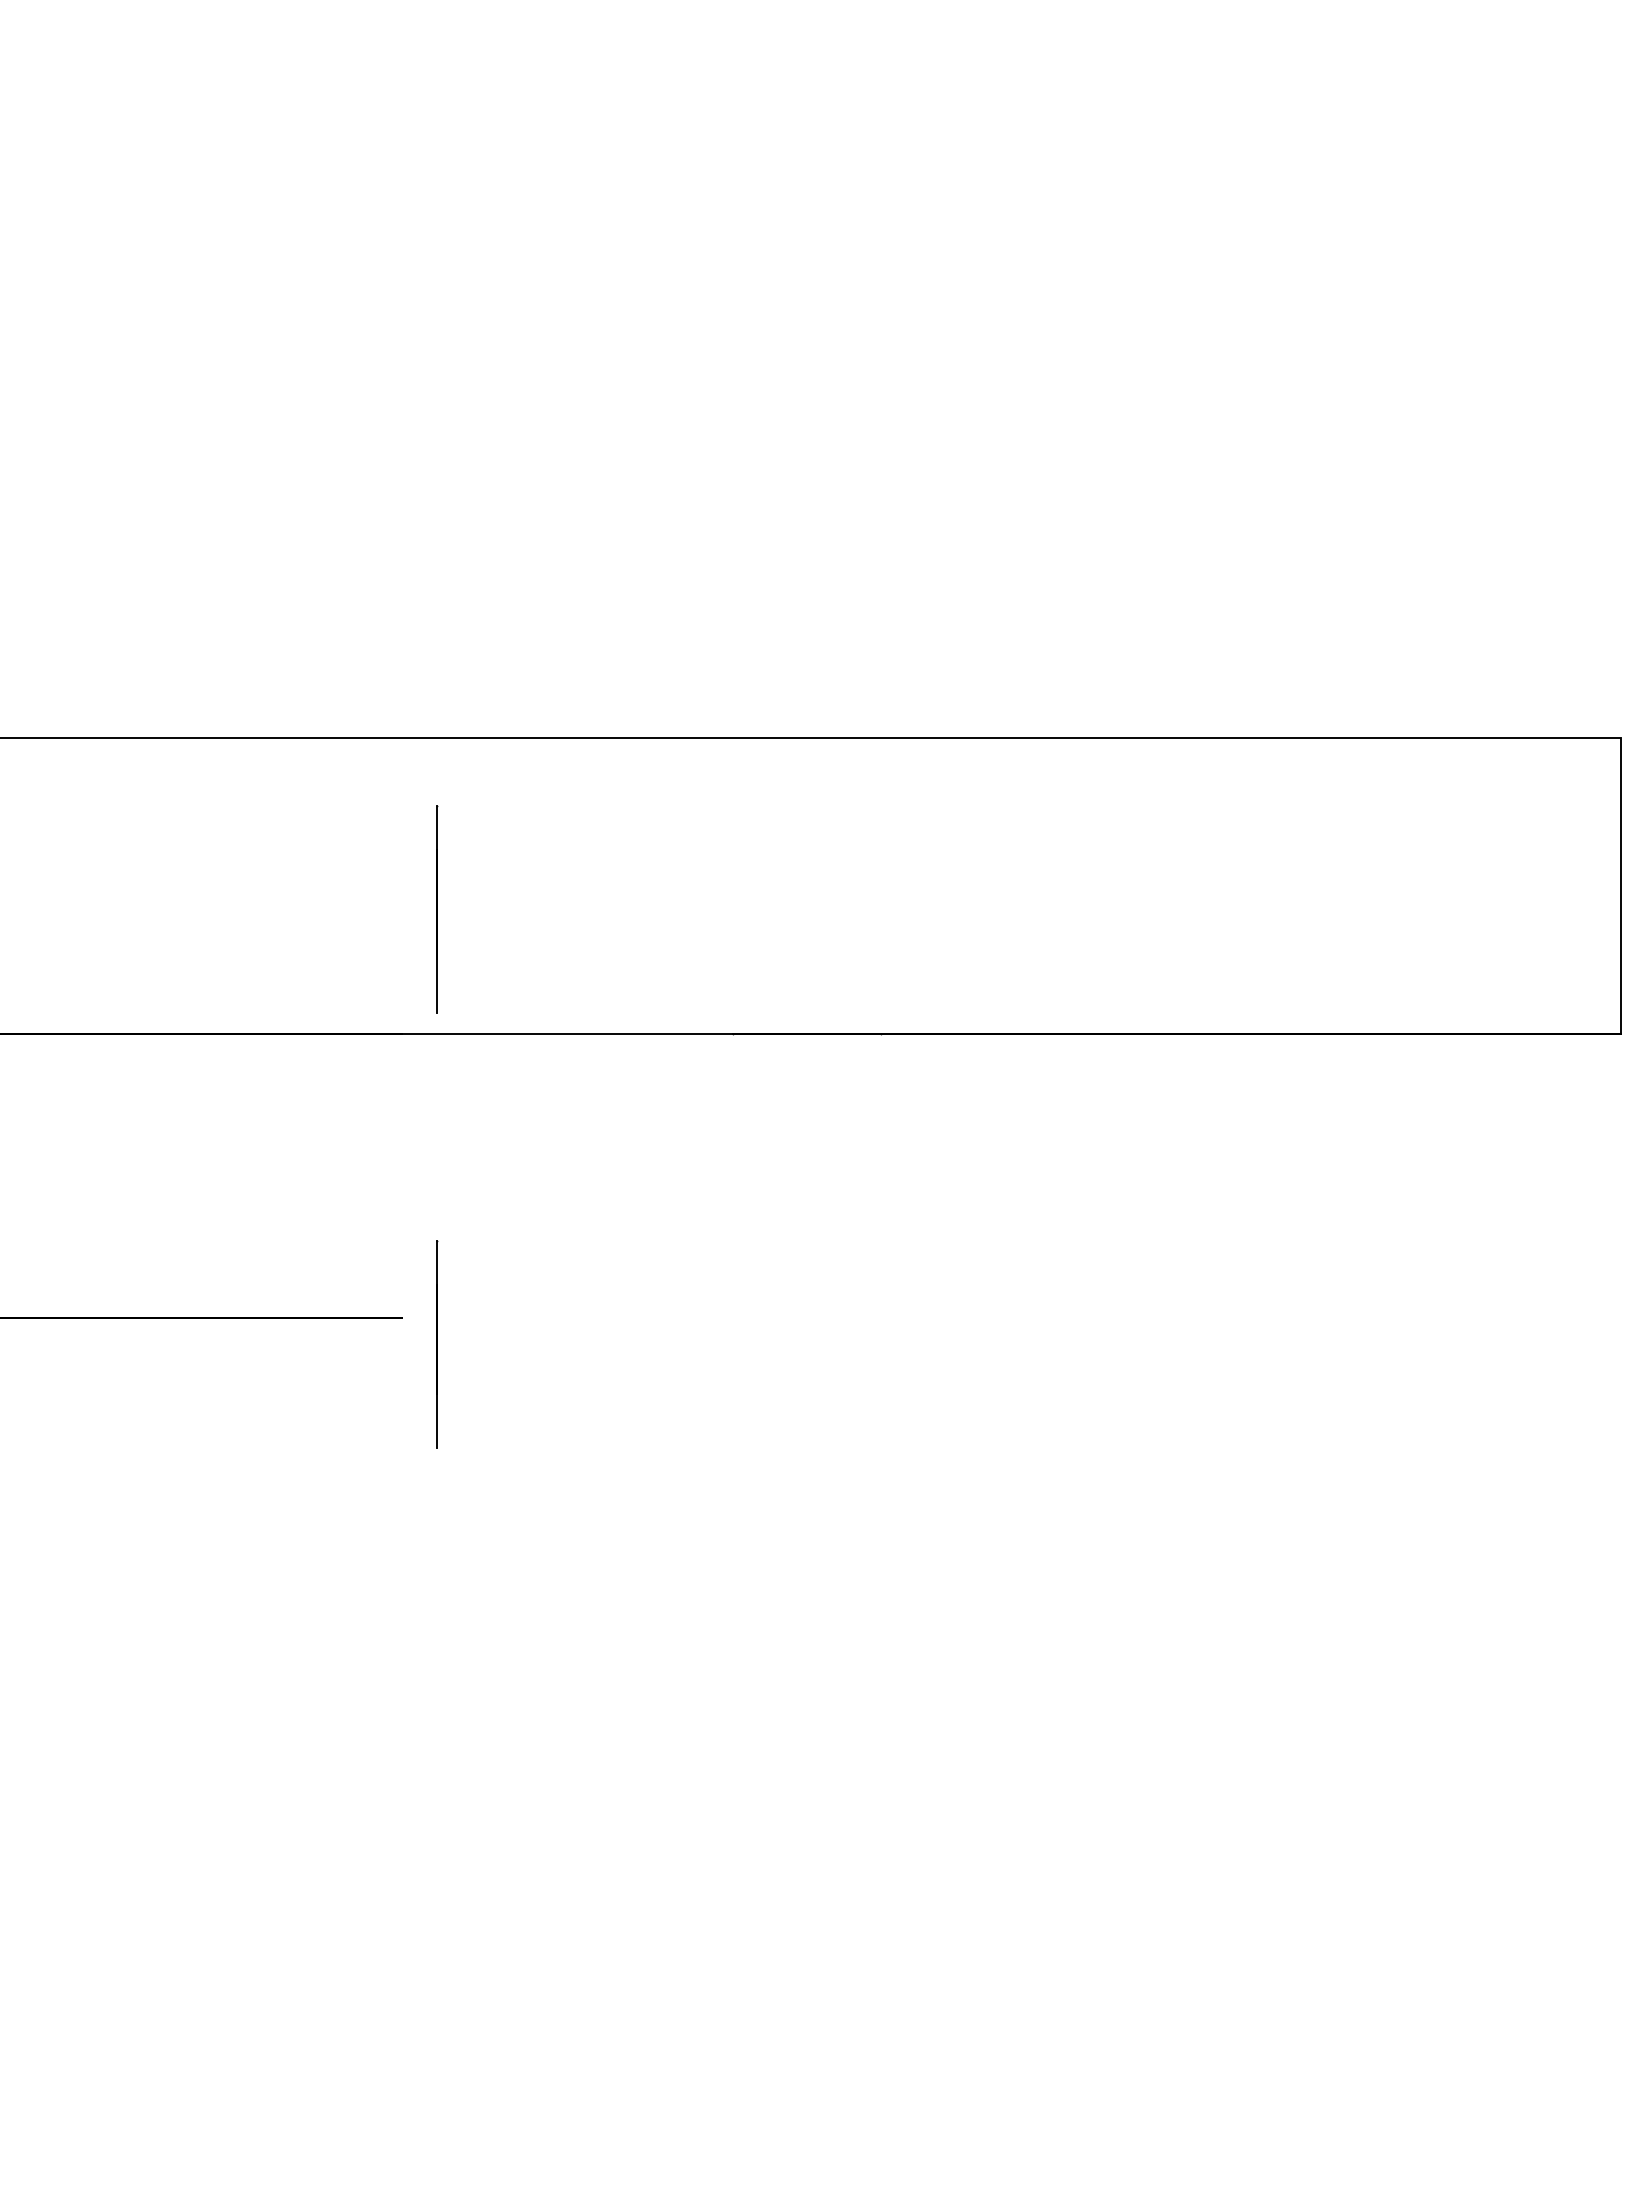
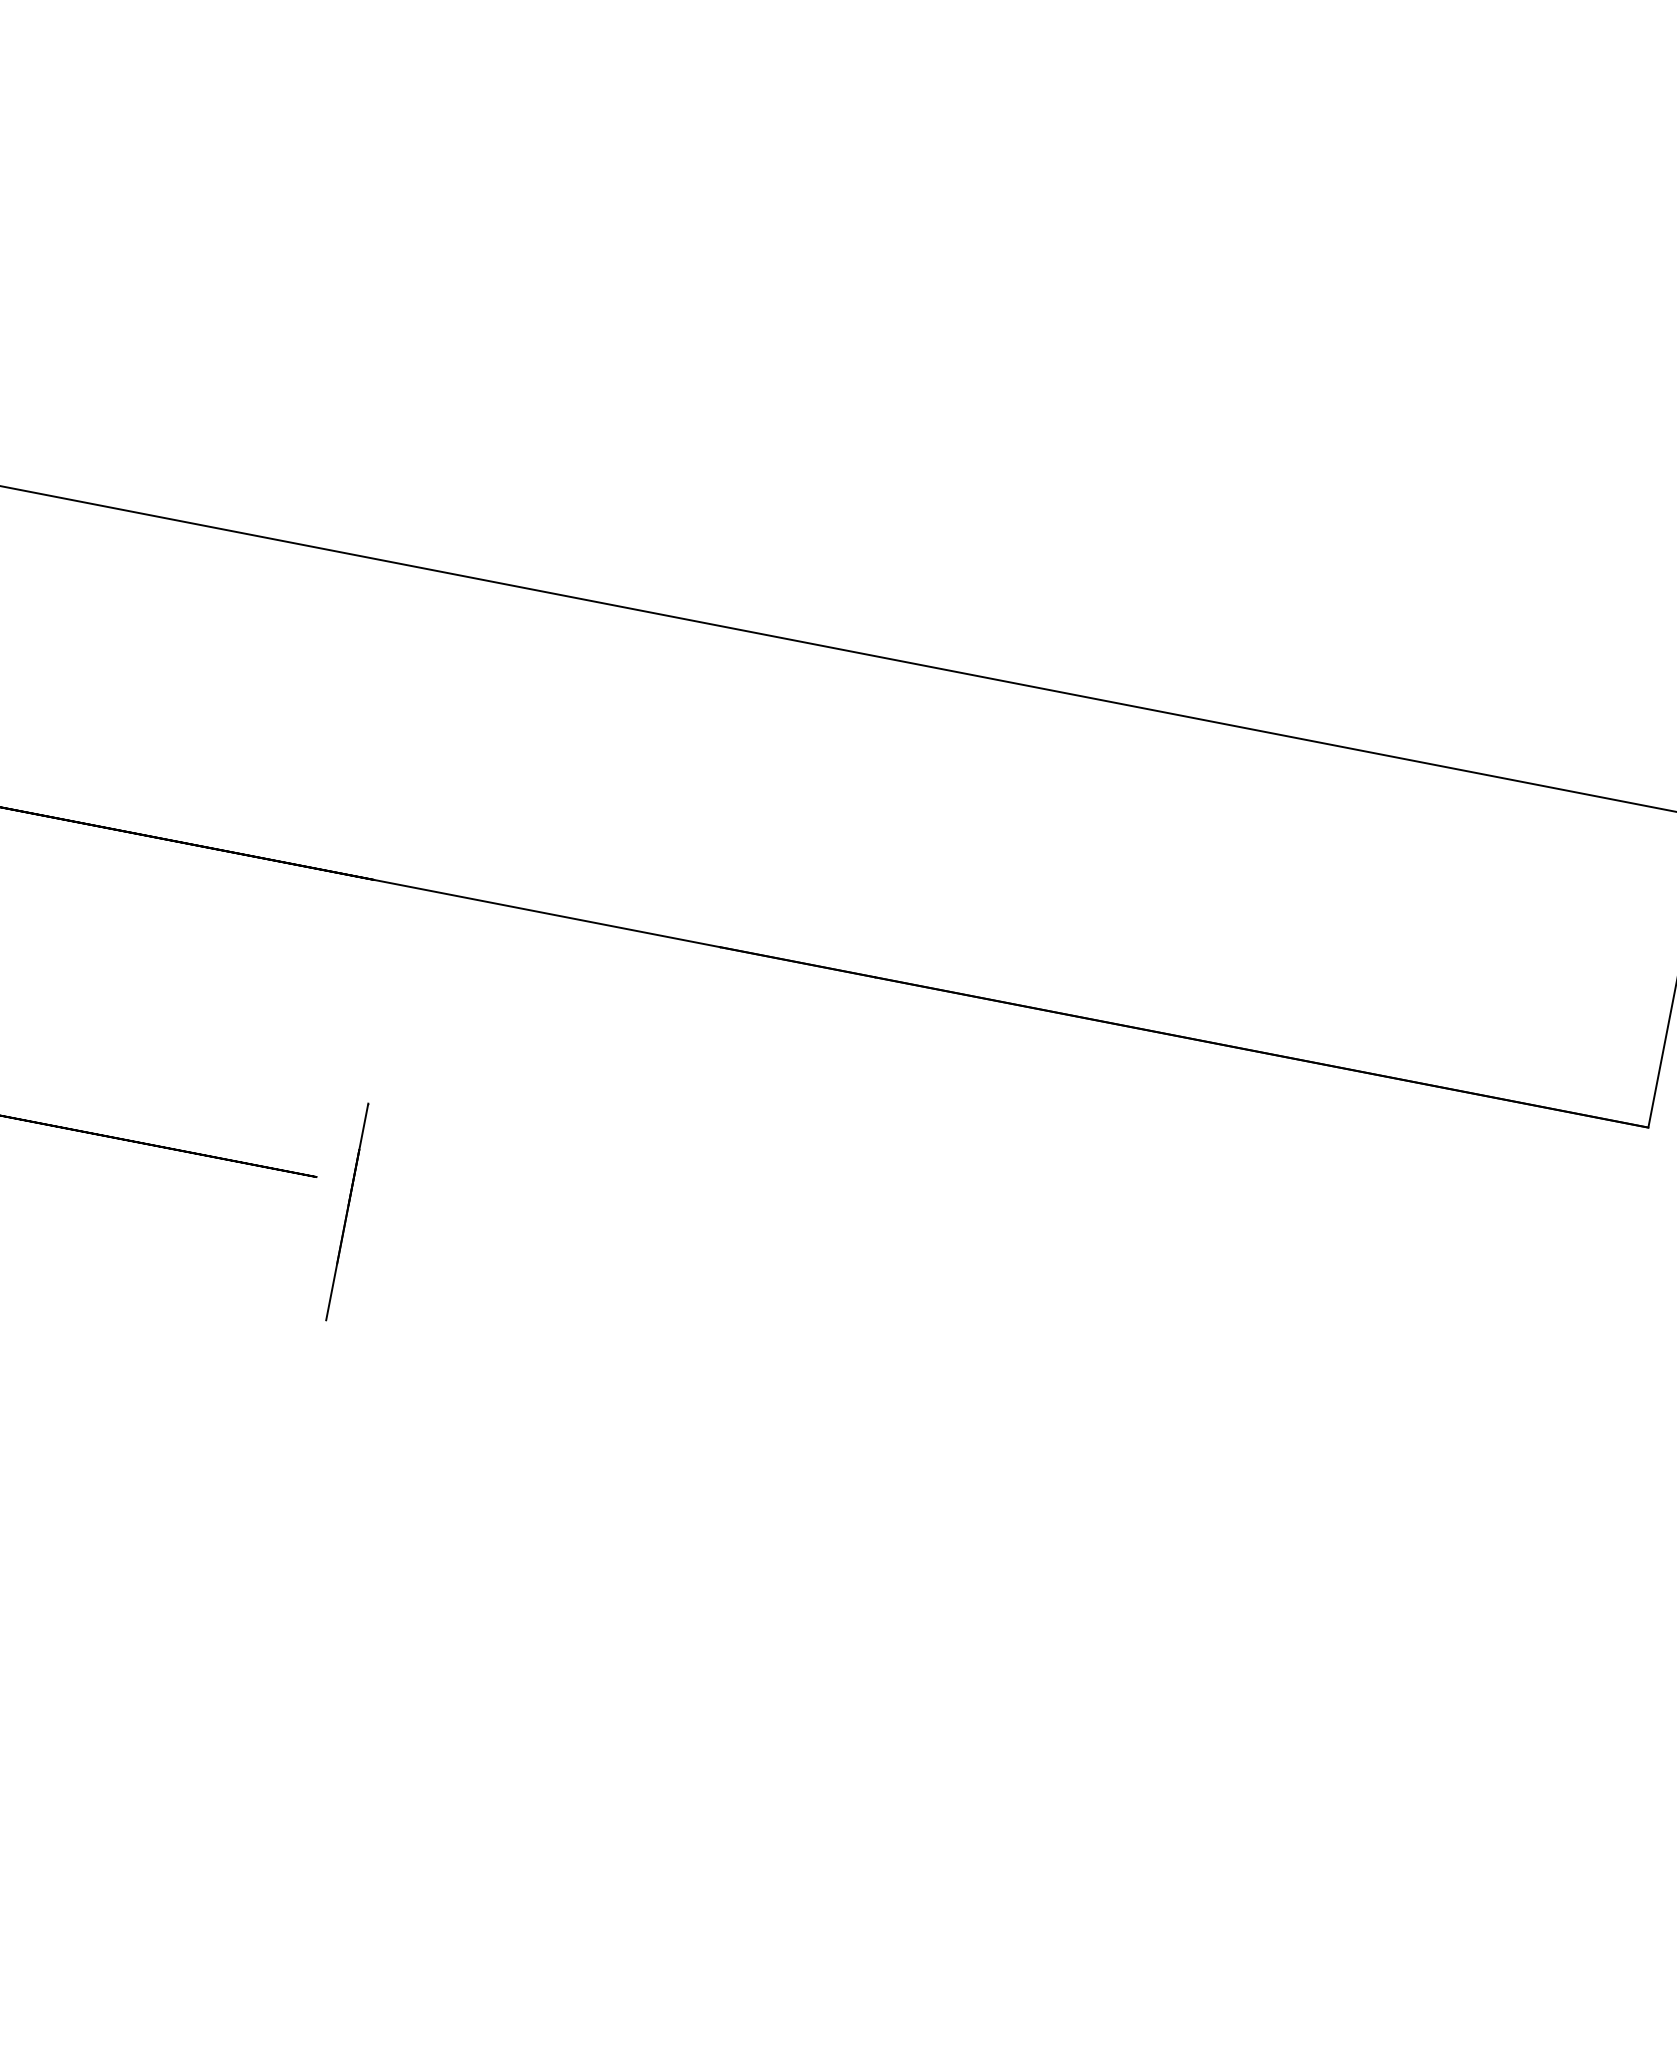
line: (437, 909) -> (435, 756), removed

